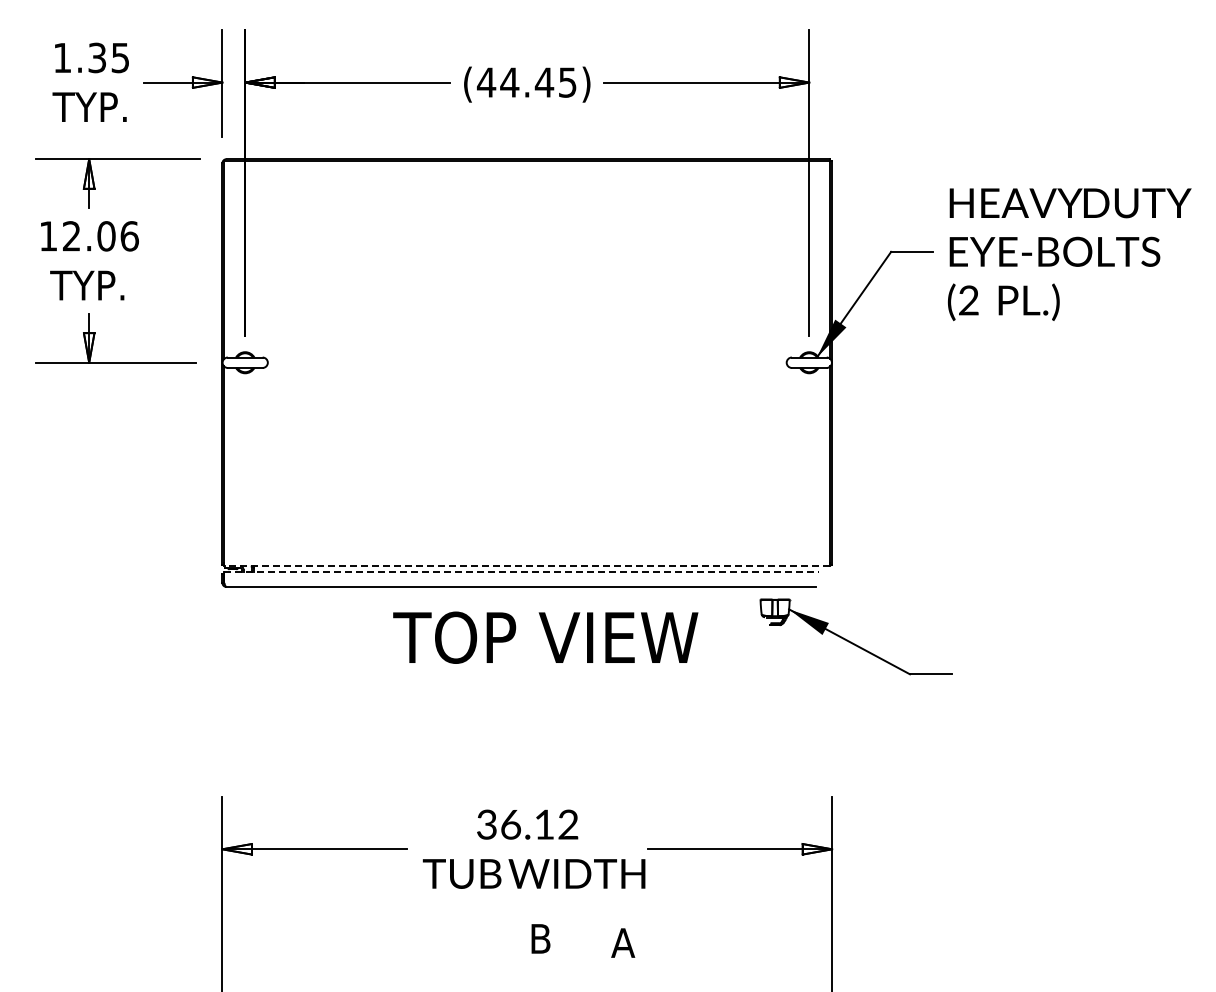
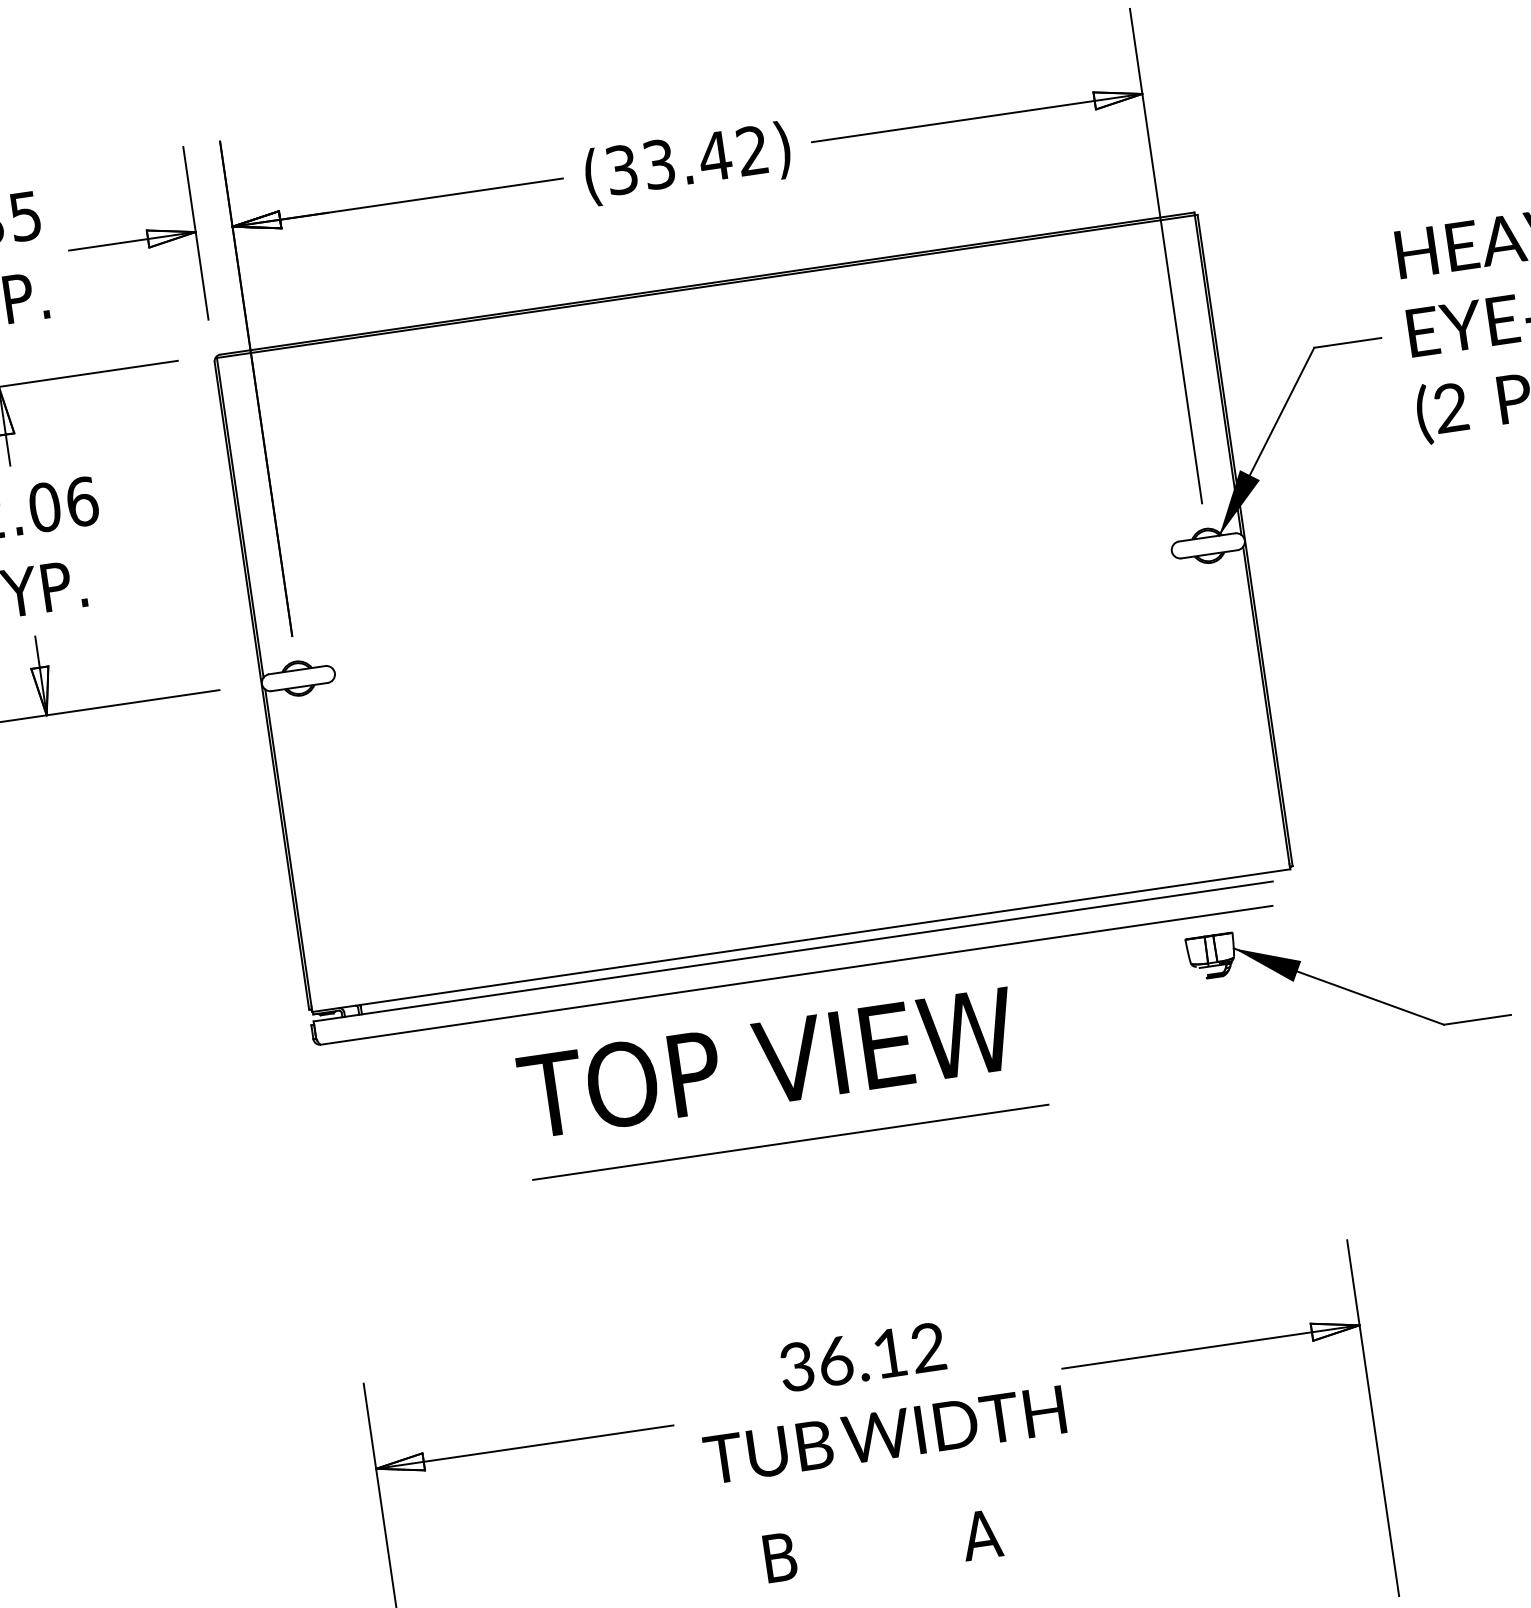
text: (526, 82) -> (686, 160), (44.45) -> (33.42)
line: (526, 566) -> (800, 941), dashed -> solid
line: (521, 572) -> (793, 951), dashed -> solid
text: (545, 637) -> (766, 1062), moved
line: (502, 687) -> (789, 1141), added
text: (540, 938) -> (779, 1556), moved
text: (623, 942) -> (982, 1533), moved

